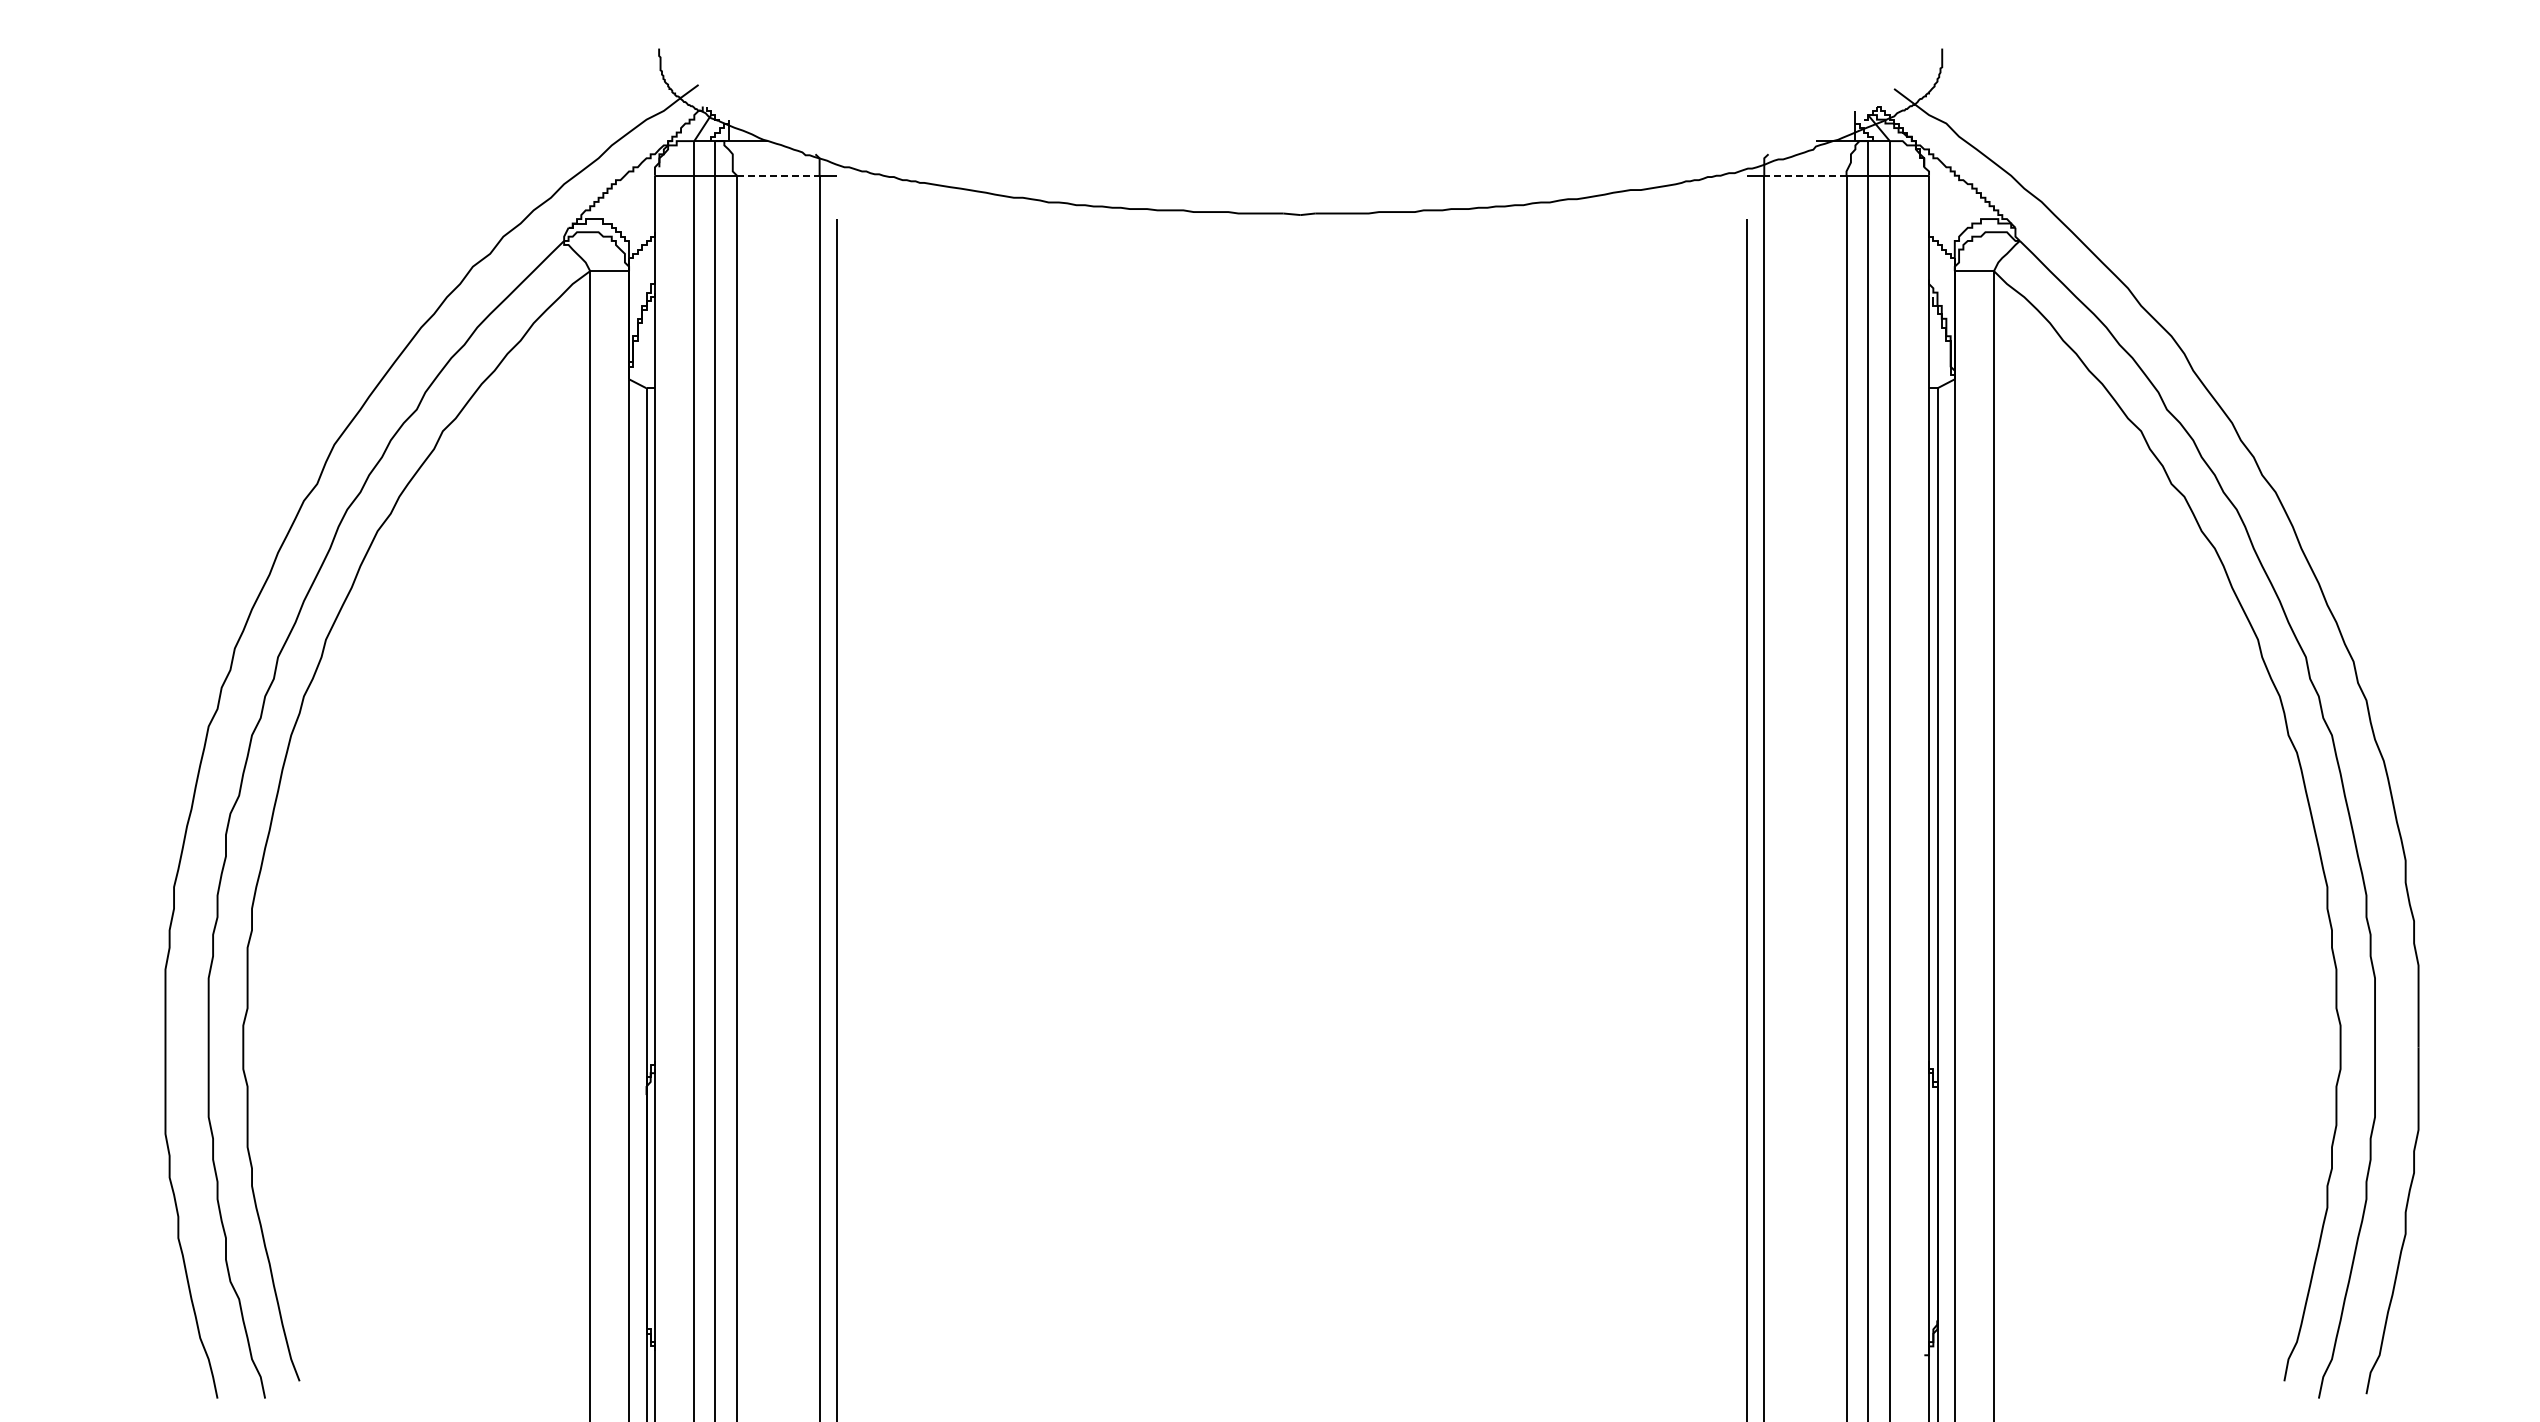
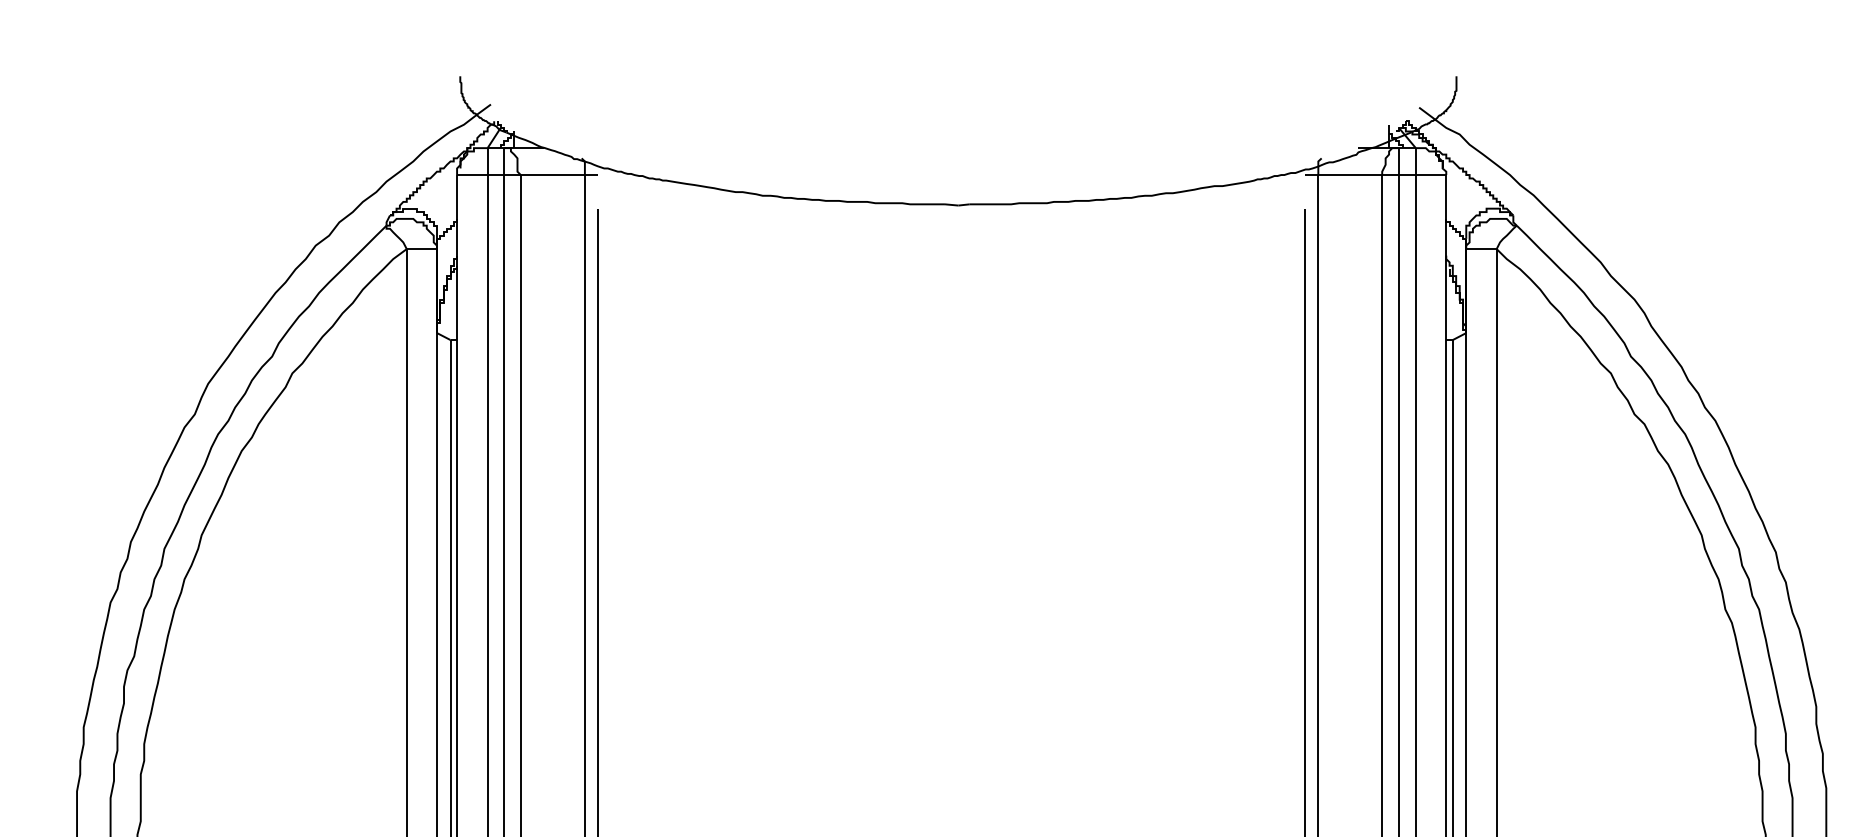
line: (778, 175) -> (552, 174), dashed -> solid
line: (1804, 175) -> (1349, 174), dashed -> solid

